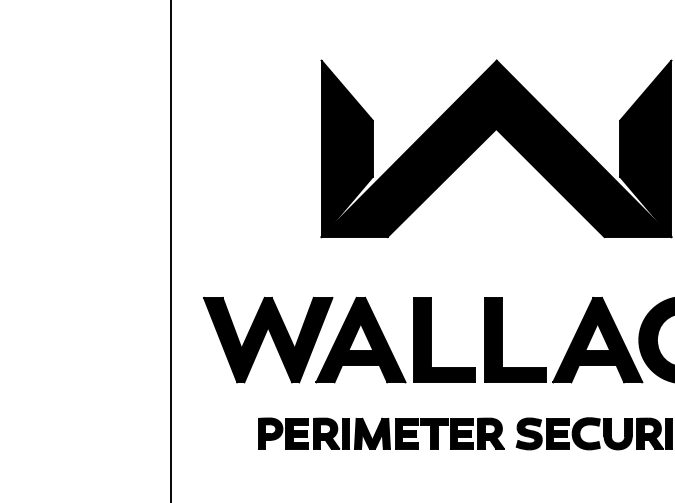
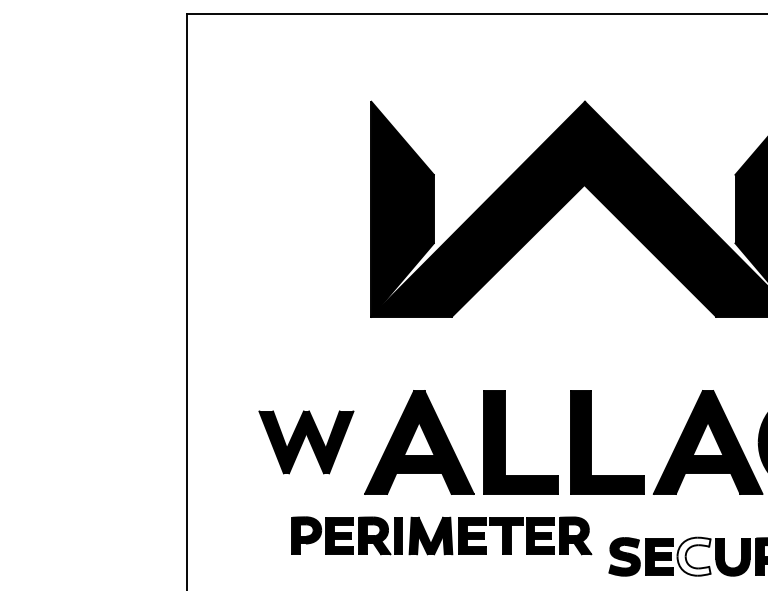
part: (268, 339) -> (306, 441), size x0.6
part: (381, 433) -> (442, 535), moved
fill: (585, 433) -> (693, 556), removed

